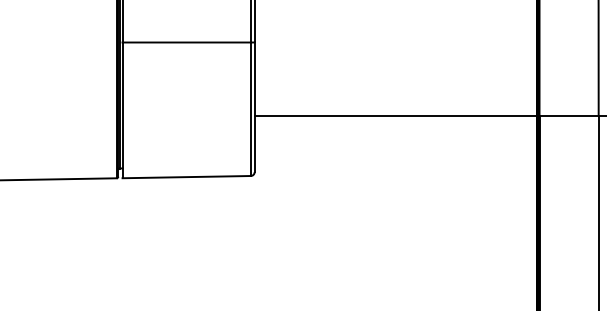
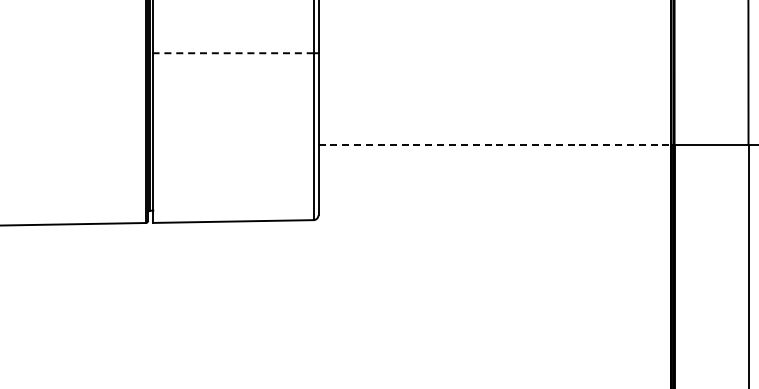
line: (186, 42) -> (233, 53), solid -> dashed
line: (396, 116) -> (495, 145), solid -> dashed

